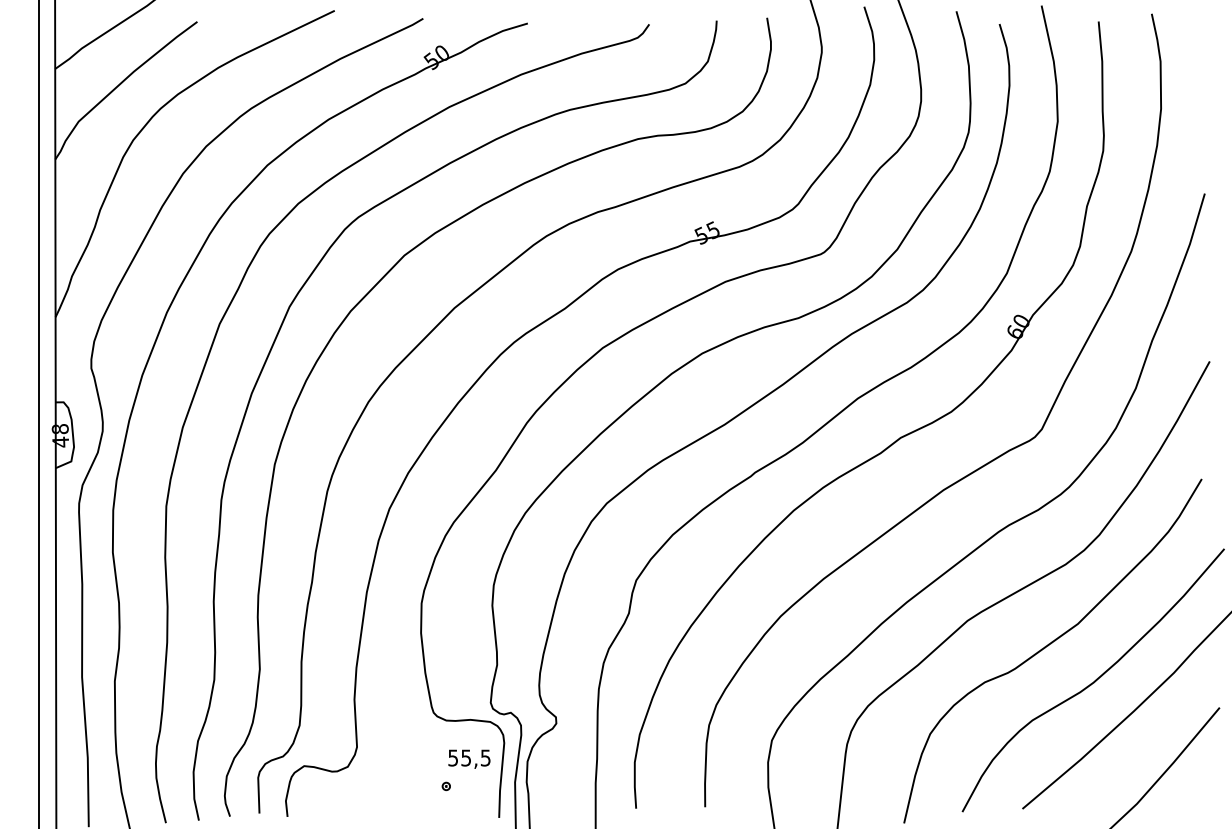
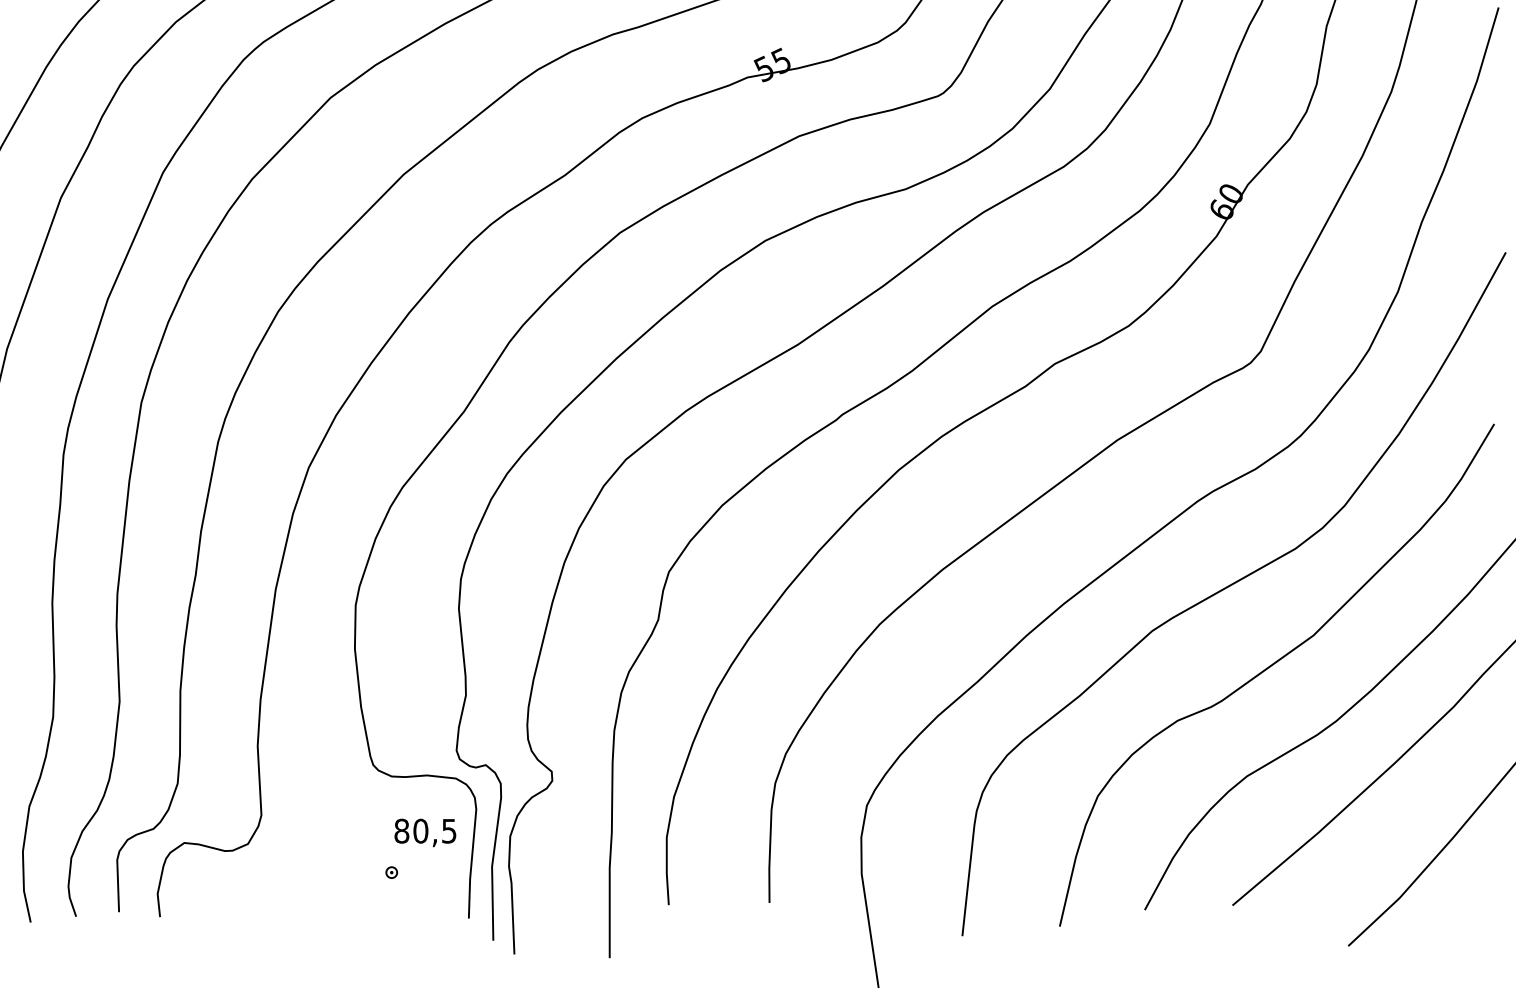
text: (459, 757) -> (410, 830), 55,5 -> 80,5

